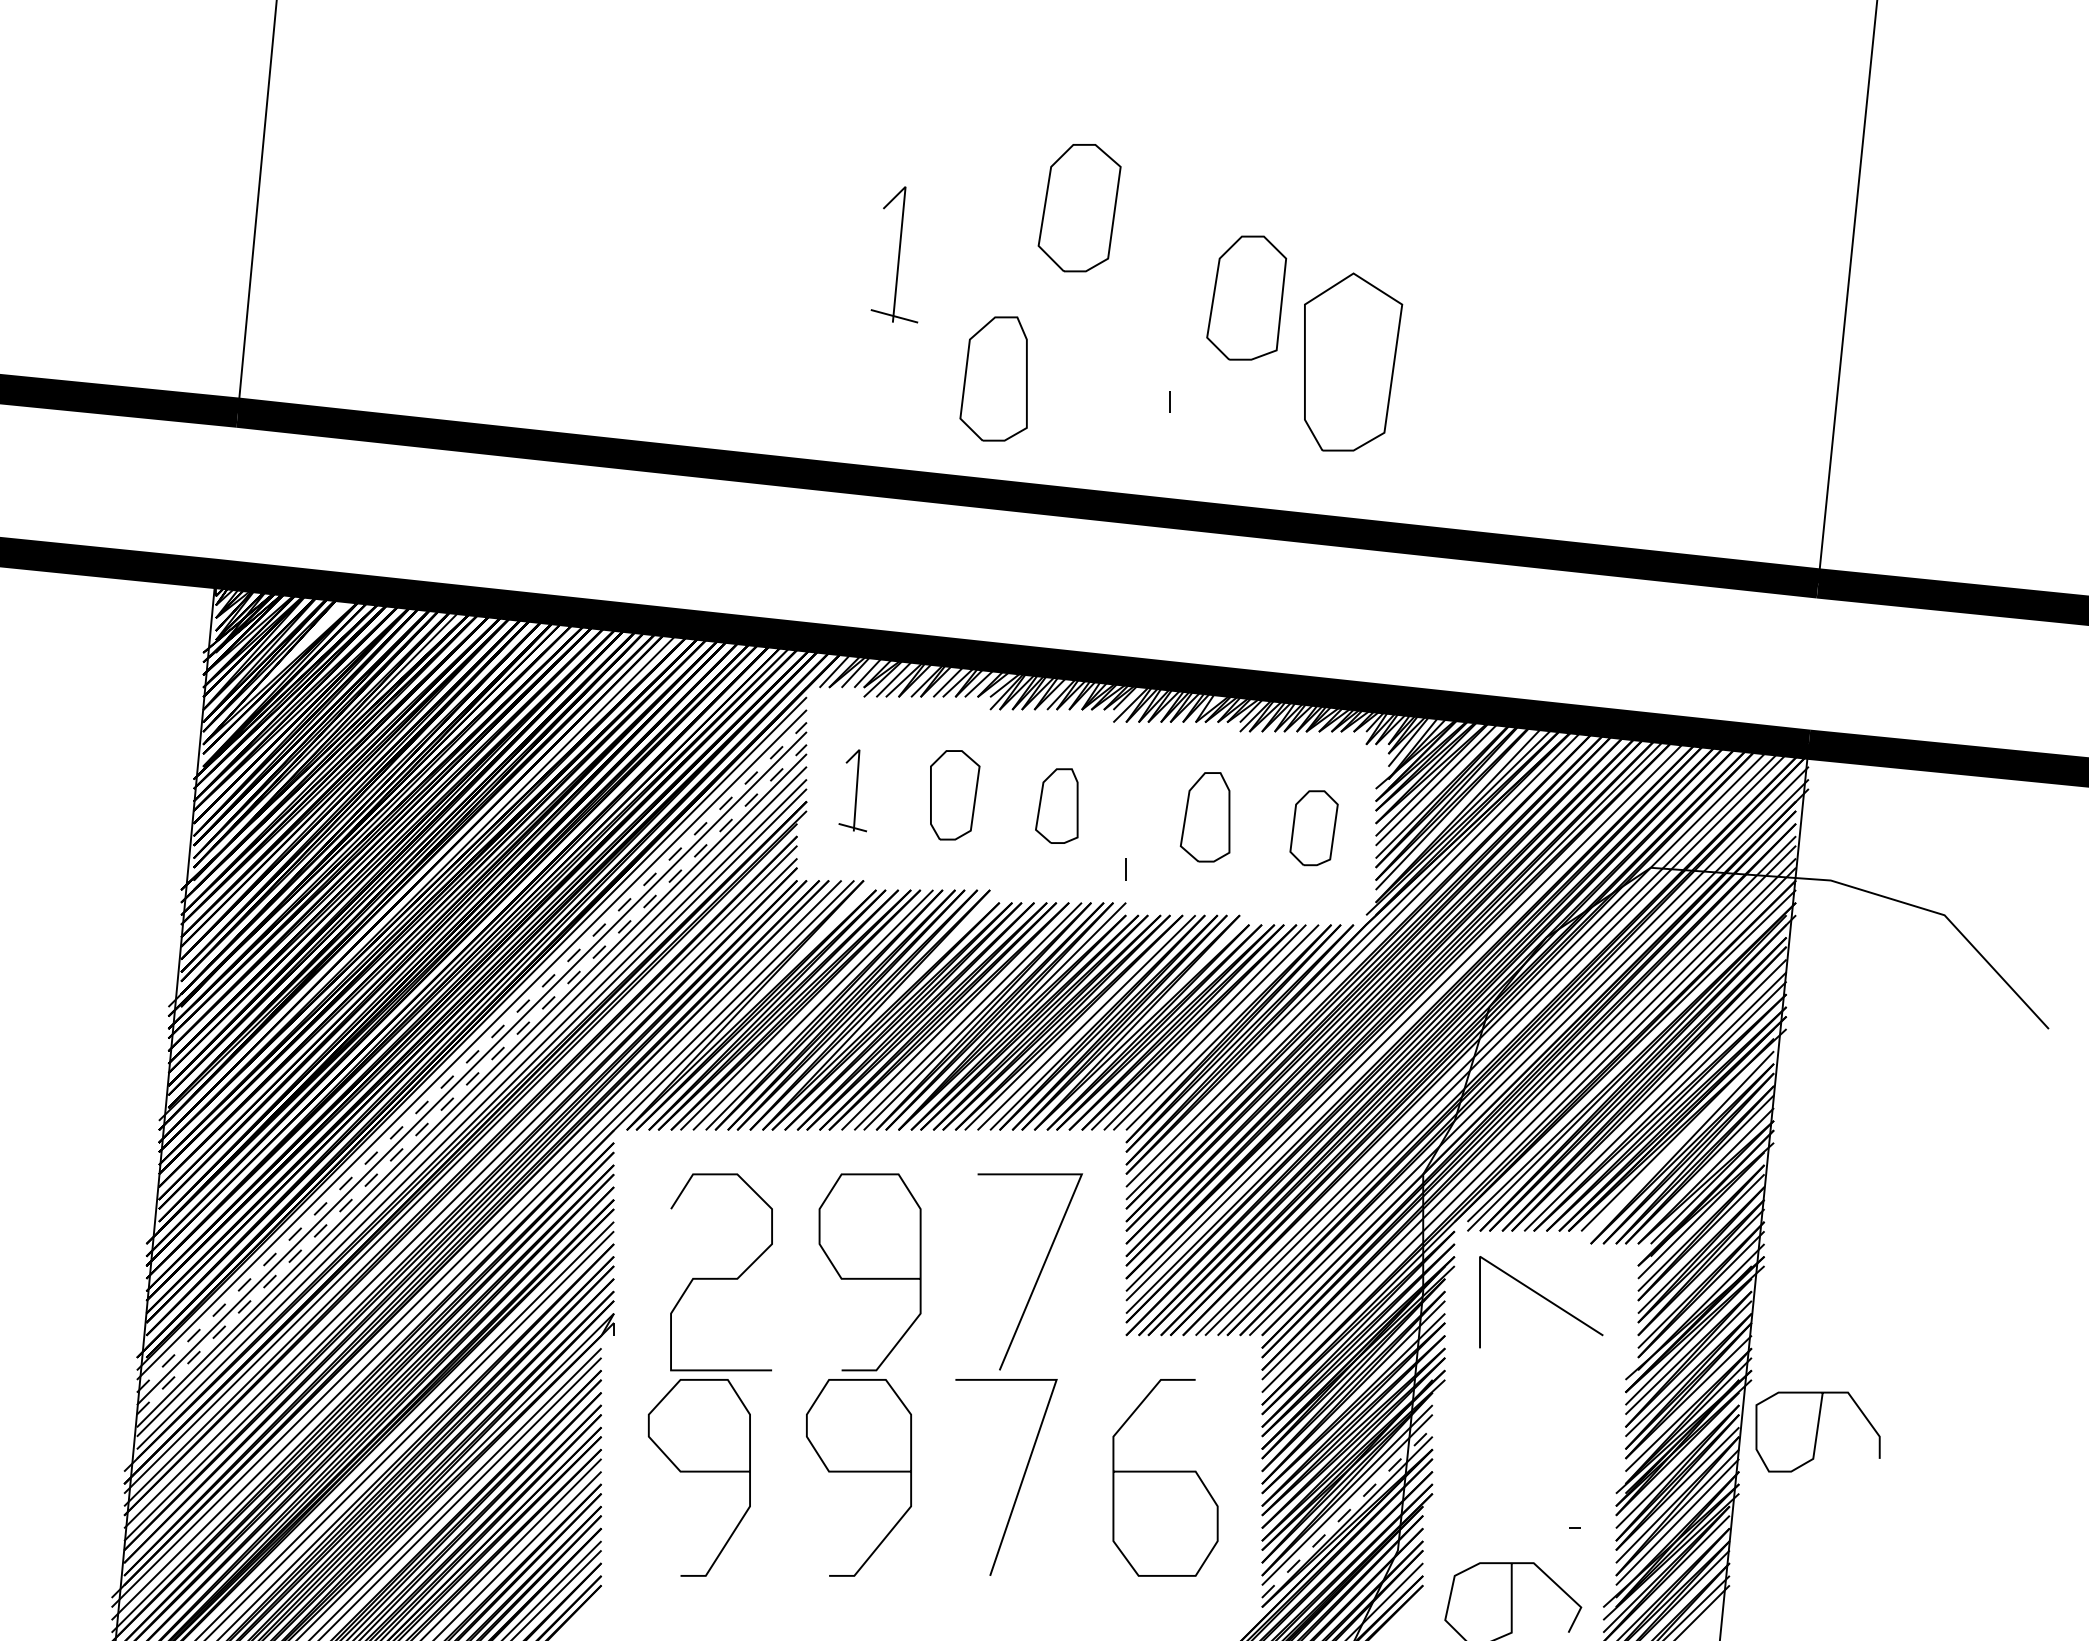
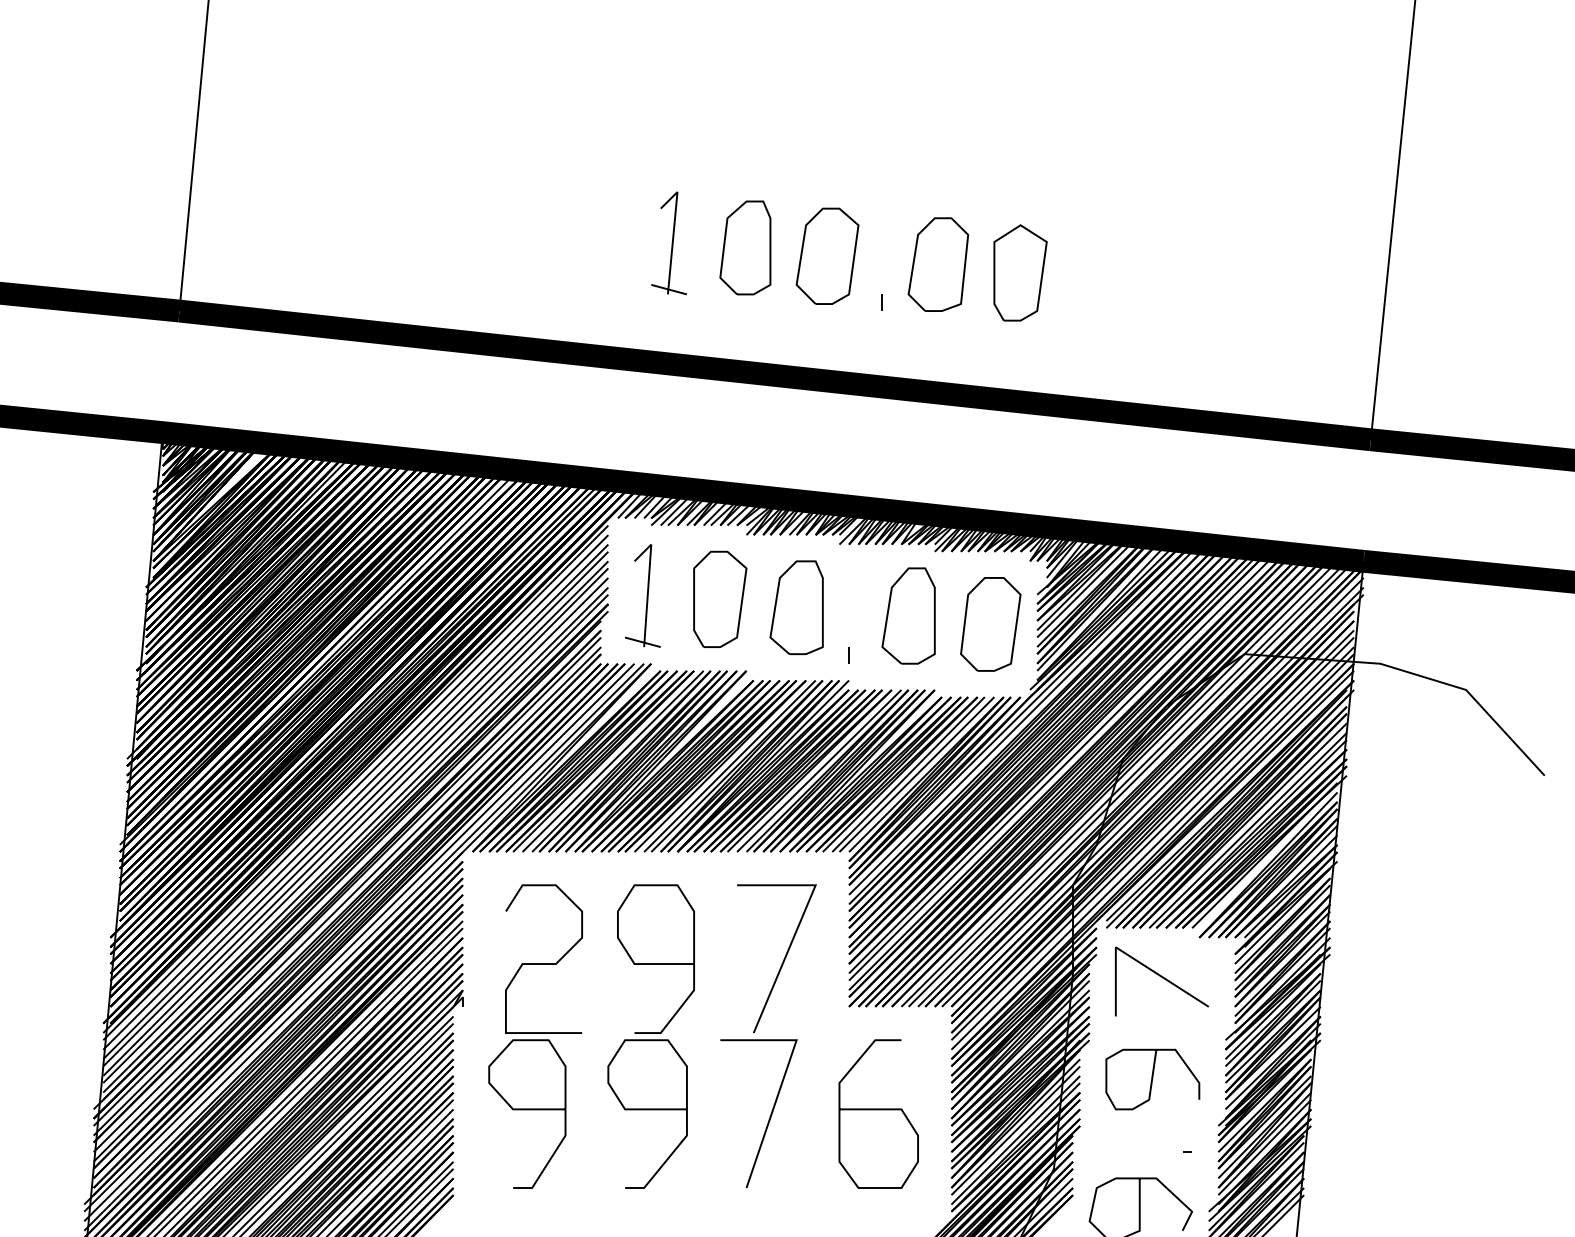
part: (1079, 208) -> (827, 256), moved
part: (894, 254) -> (669, 243), moved
part: (1246, 297) -> (938, 264), moved
part: (1353, 362) -> (1020, 273), size x0.71
part: (993, 378) -> (745, 247), moved
part: (852, 790) -> (642, 595), size x1.67
part: (954, 795) -> (719, 599), size x1.43
part: (1056, 805) -> (796, 607), size x1.67
part: (1204, 817) -> (908, 616), size x1.43
part: (1313, 827) -> (990, 623), size x1.67
line: (471, 1057) -> (355, 797), dashed -> solid
line: (471, 1079) -> (355, 813), dashed -> solid
curve: (1817, 1431) -> (1152, 1079), moved
line: (1347, 1512) -> (1015, 1140), dashed -> solid

